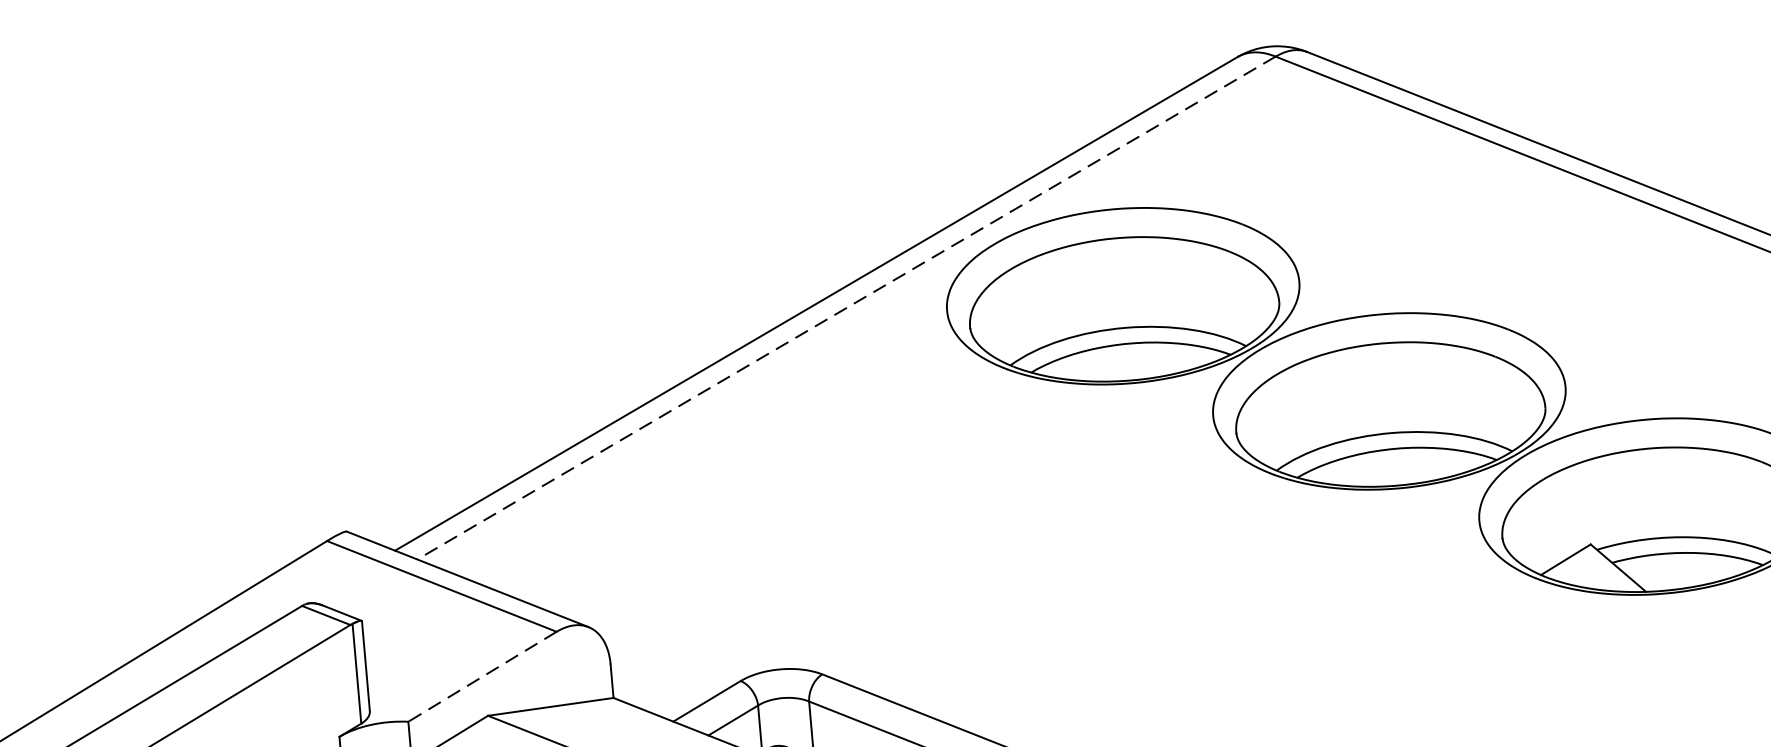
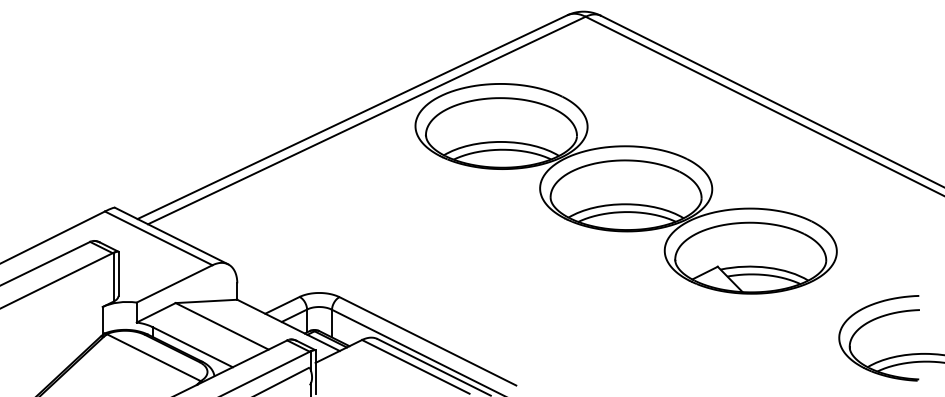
line: (845, 308) -> (366, 120), dashed -> solid
line: (482, 677) -> (174, 284), dashed -> solid

